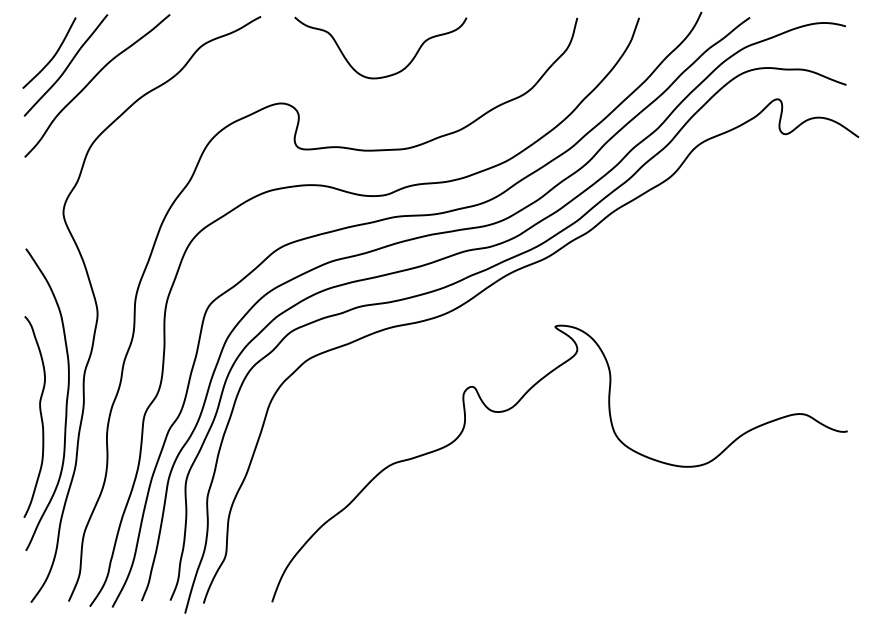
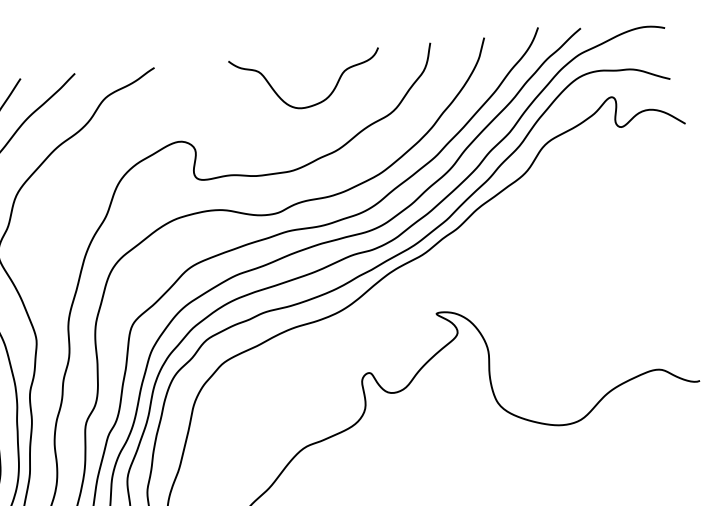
curve: (389, 74) -> (315, 103), moved

